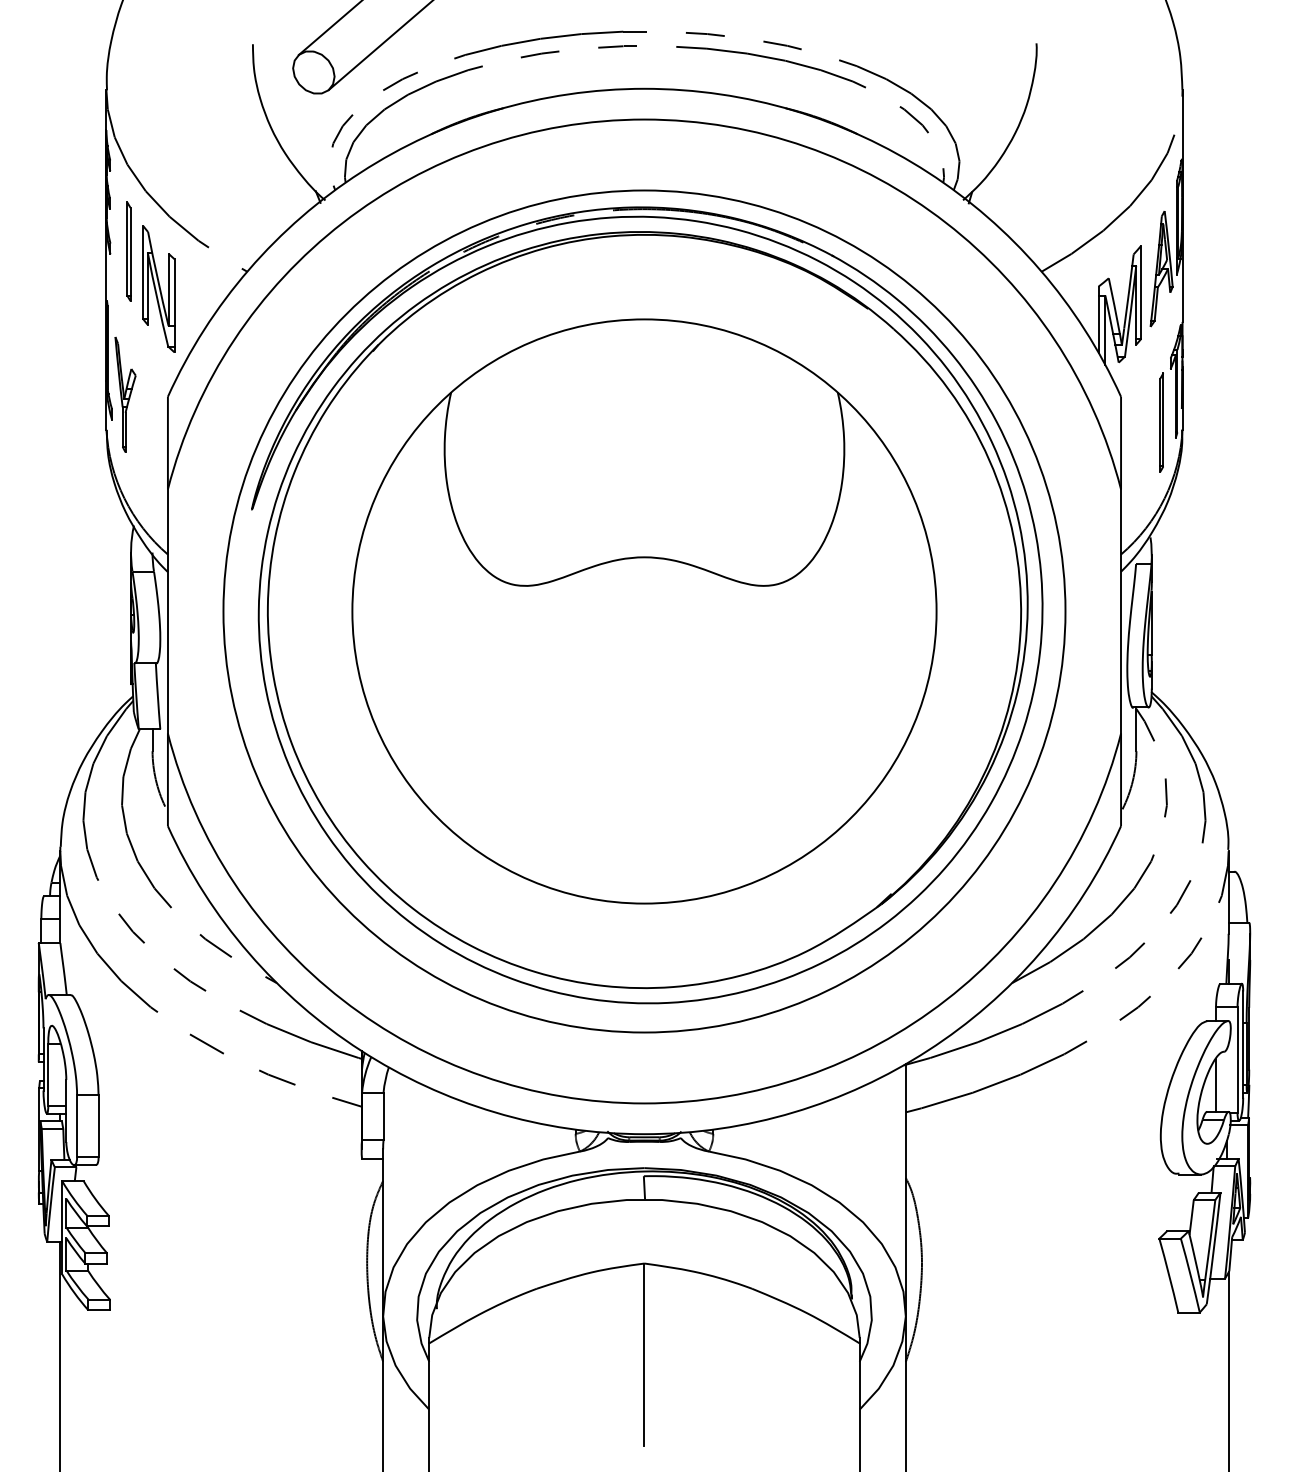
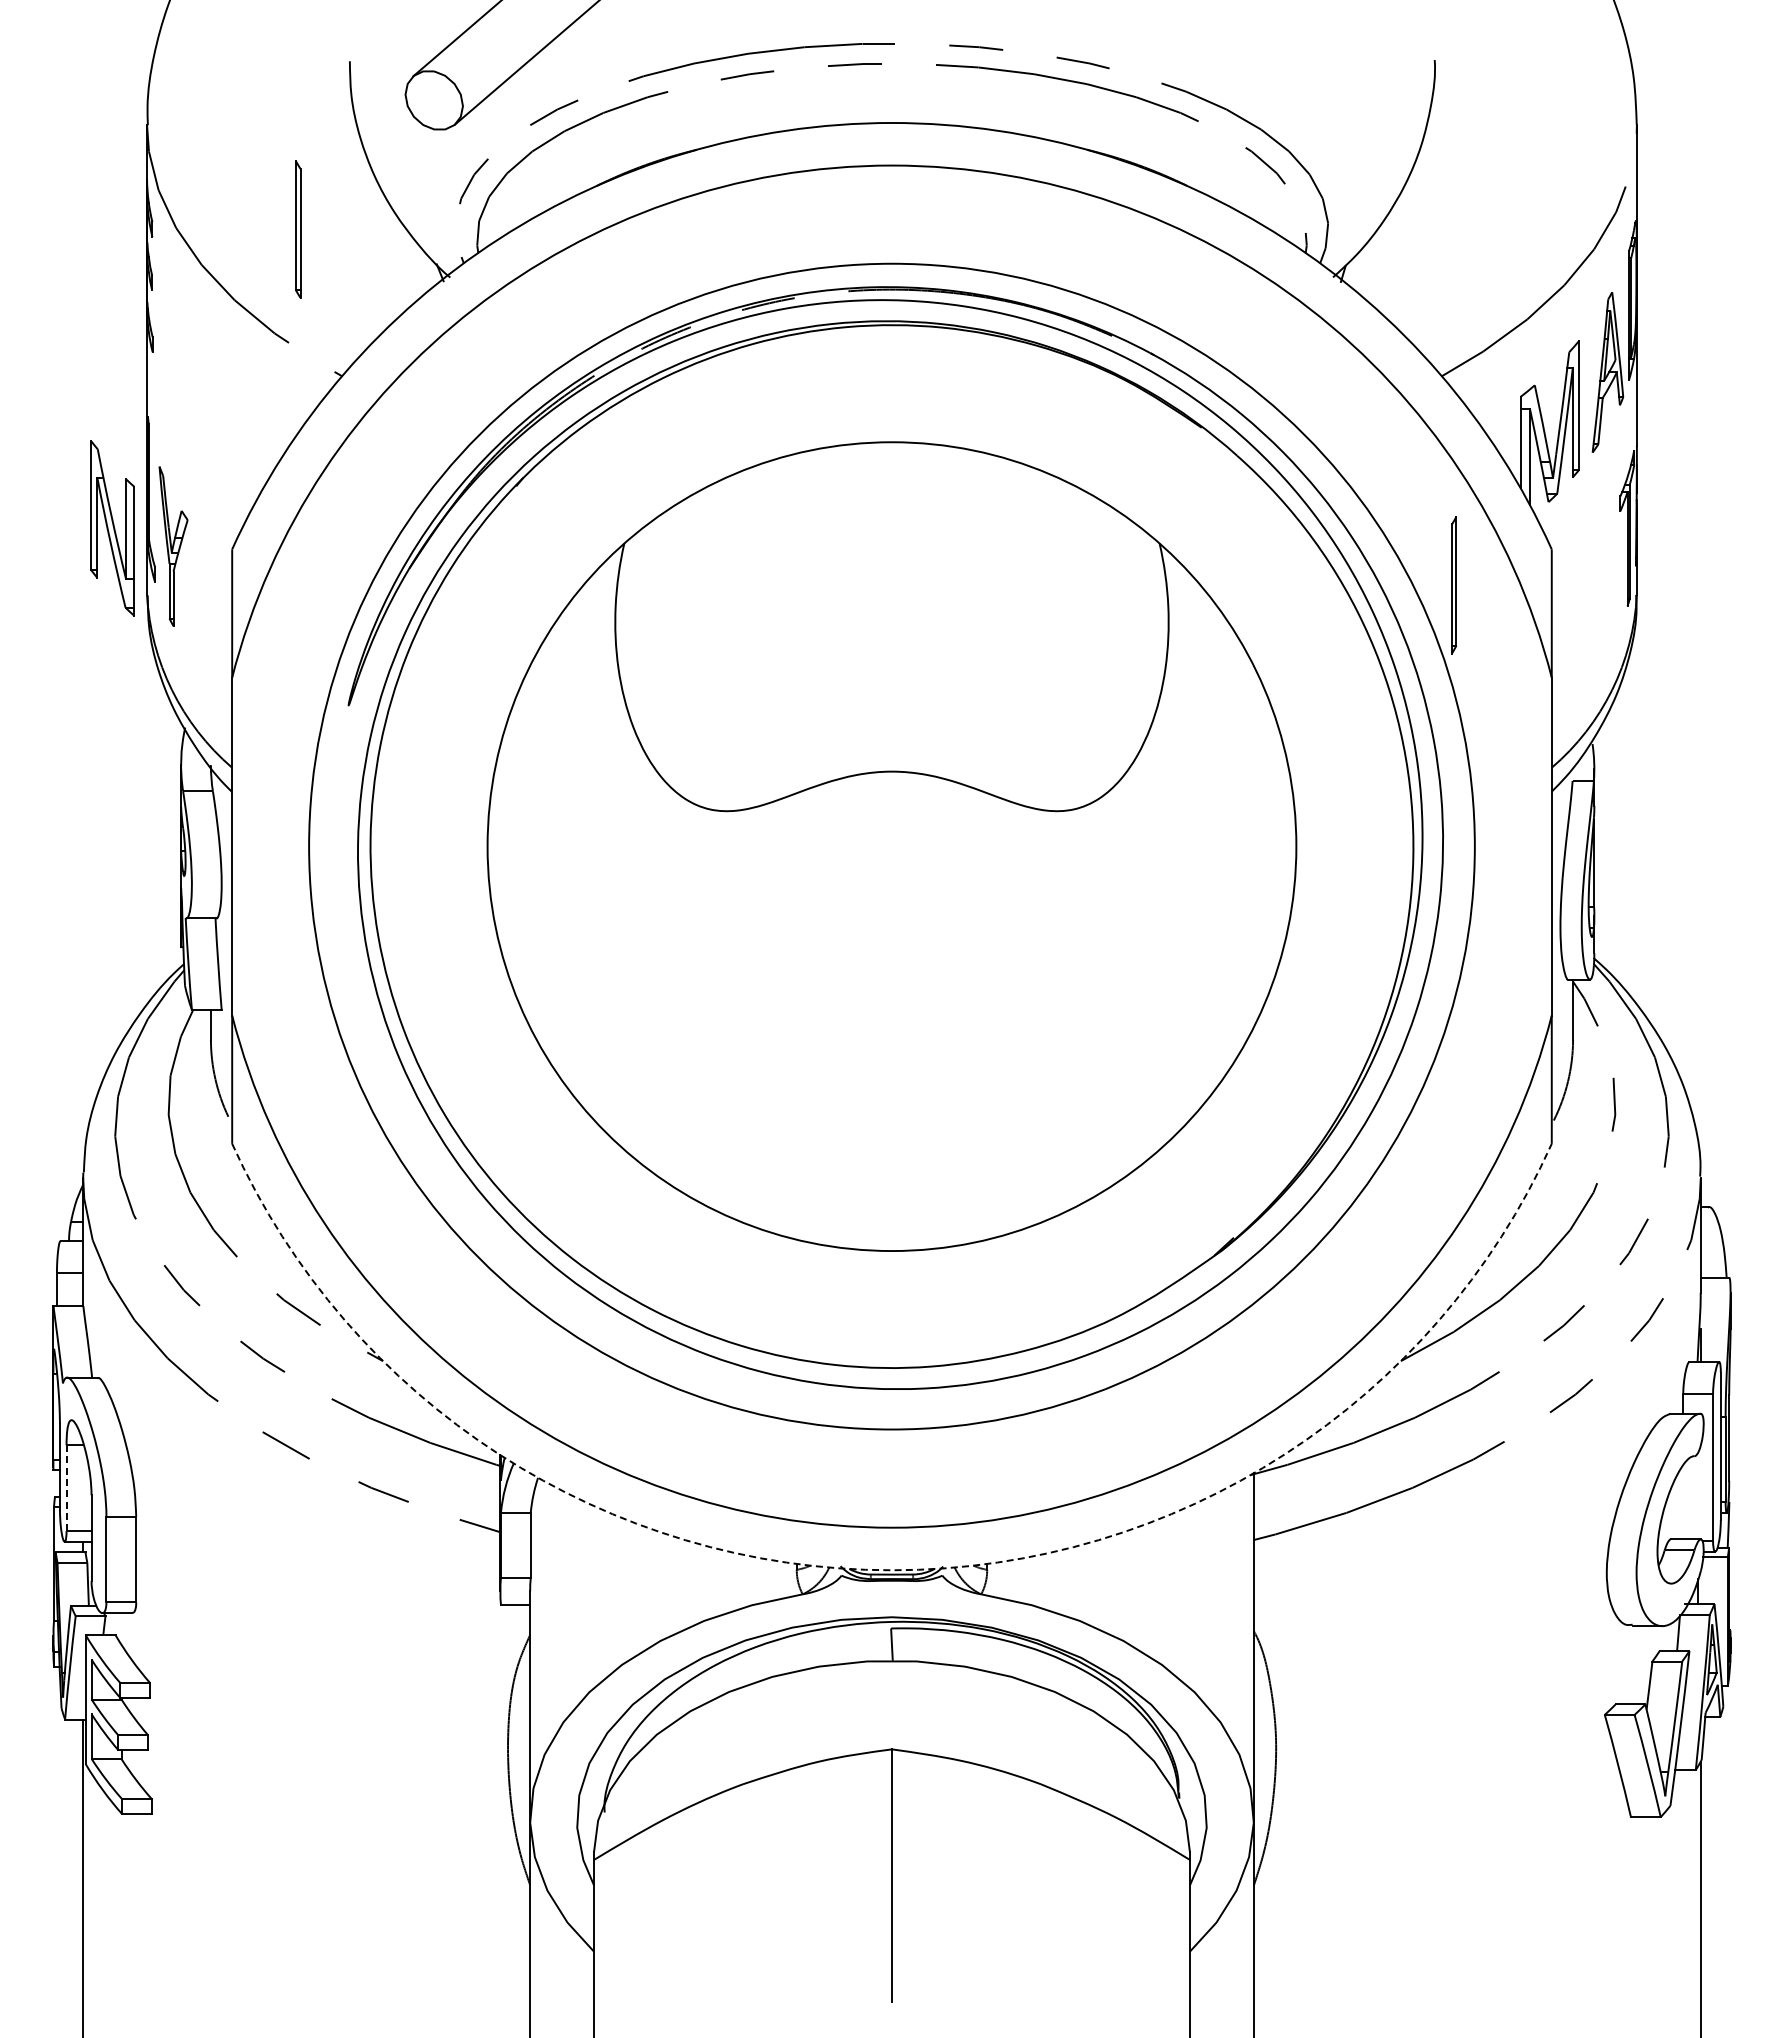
part: (129, 251) -> (298, 229), moved
part: (158, 289) -> (112, 528), moved
part: (1161, 422) -> (1453, 585), moved
line: (48, 1075) -> (66, 1488), solid -> dashed
line: (1216, 1085) -> (1683, 1502), removed
arc: (644, 1134) -> (891, 1570), solid -> dashed

